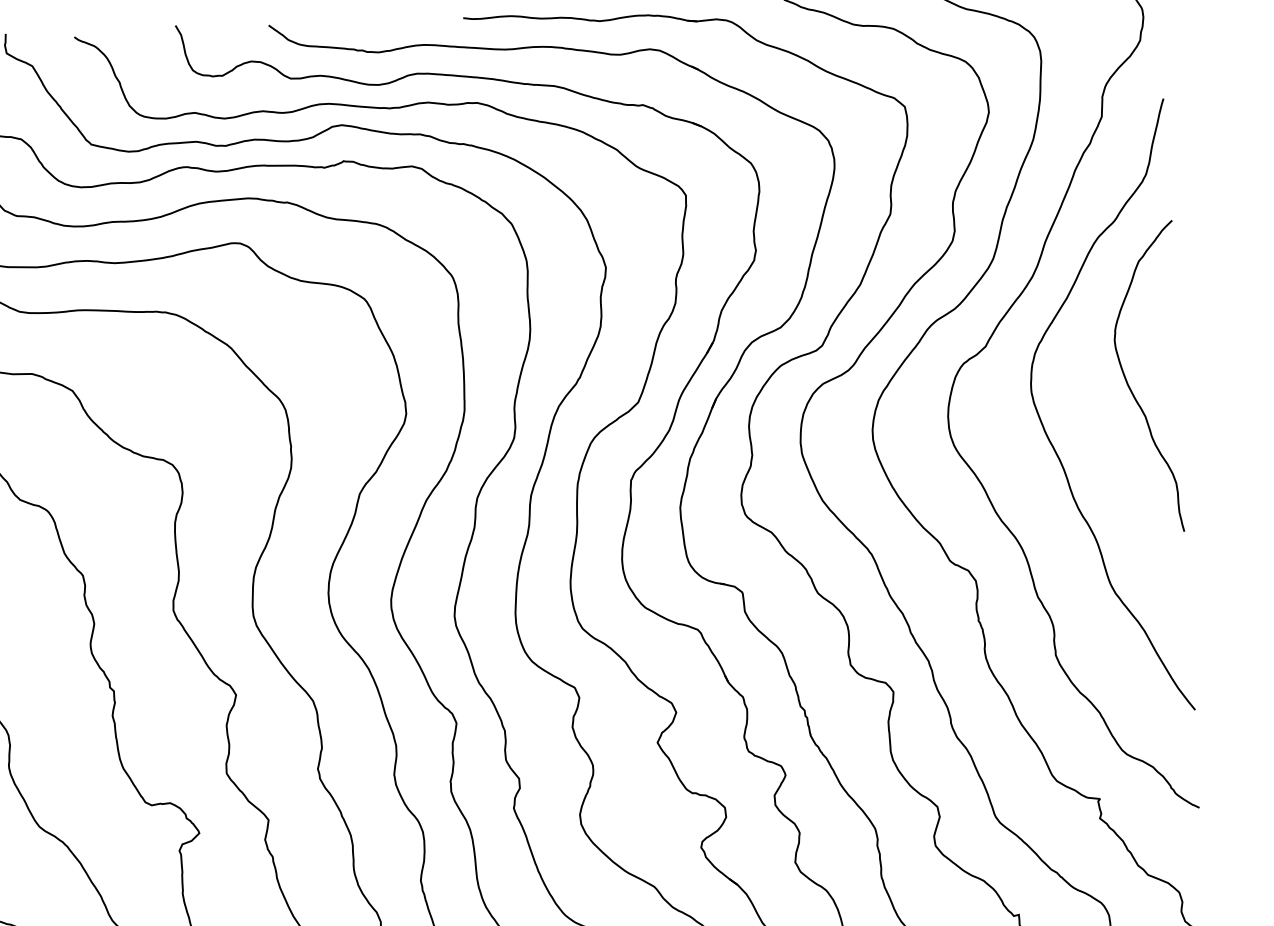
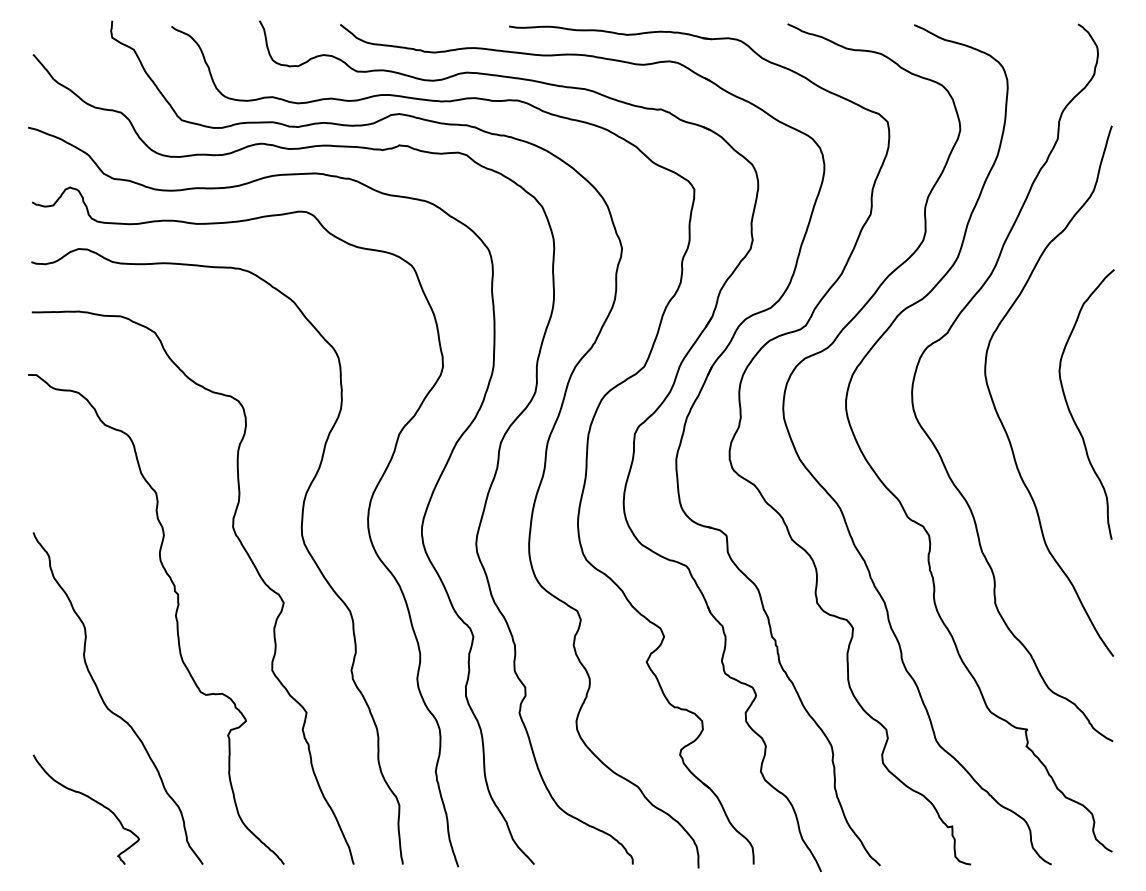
curve: (1130, 387) -> (1071, 412), moved

